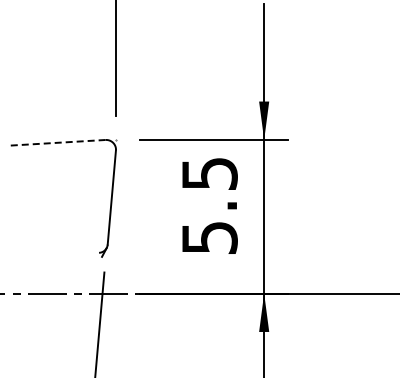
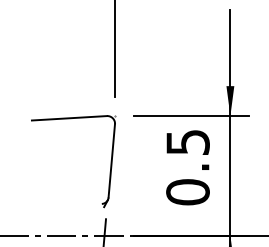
line: (56, 142) -> (68, 118), dashed -> solid
text: (209, 237) -> (187, 191), 5.5 -> 0.5

